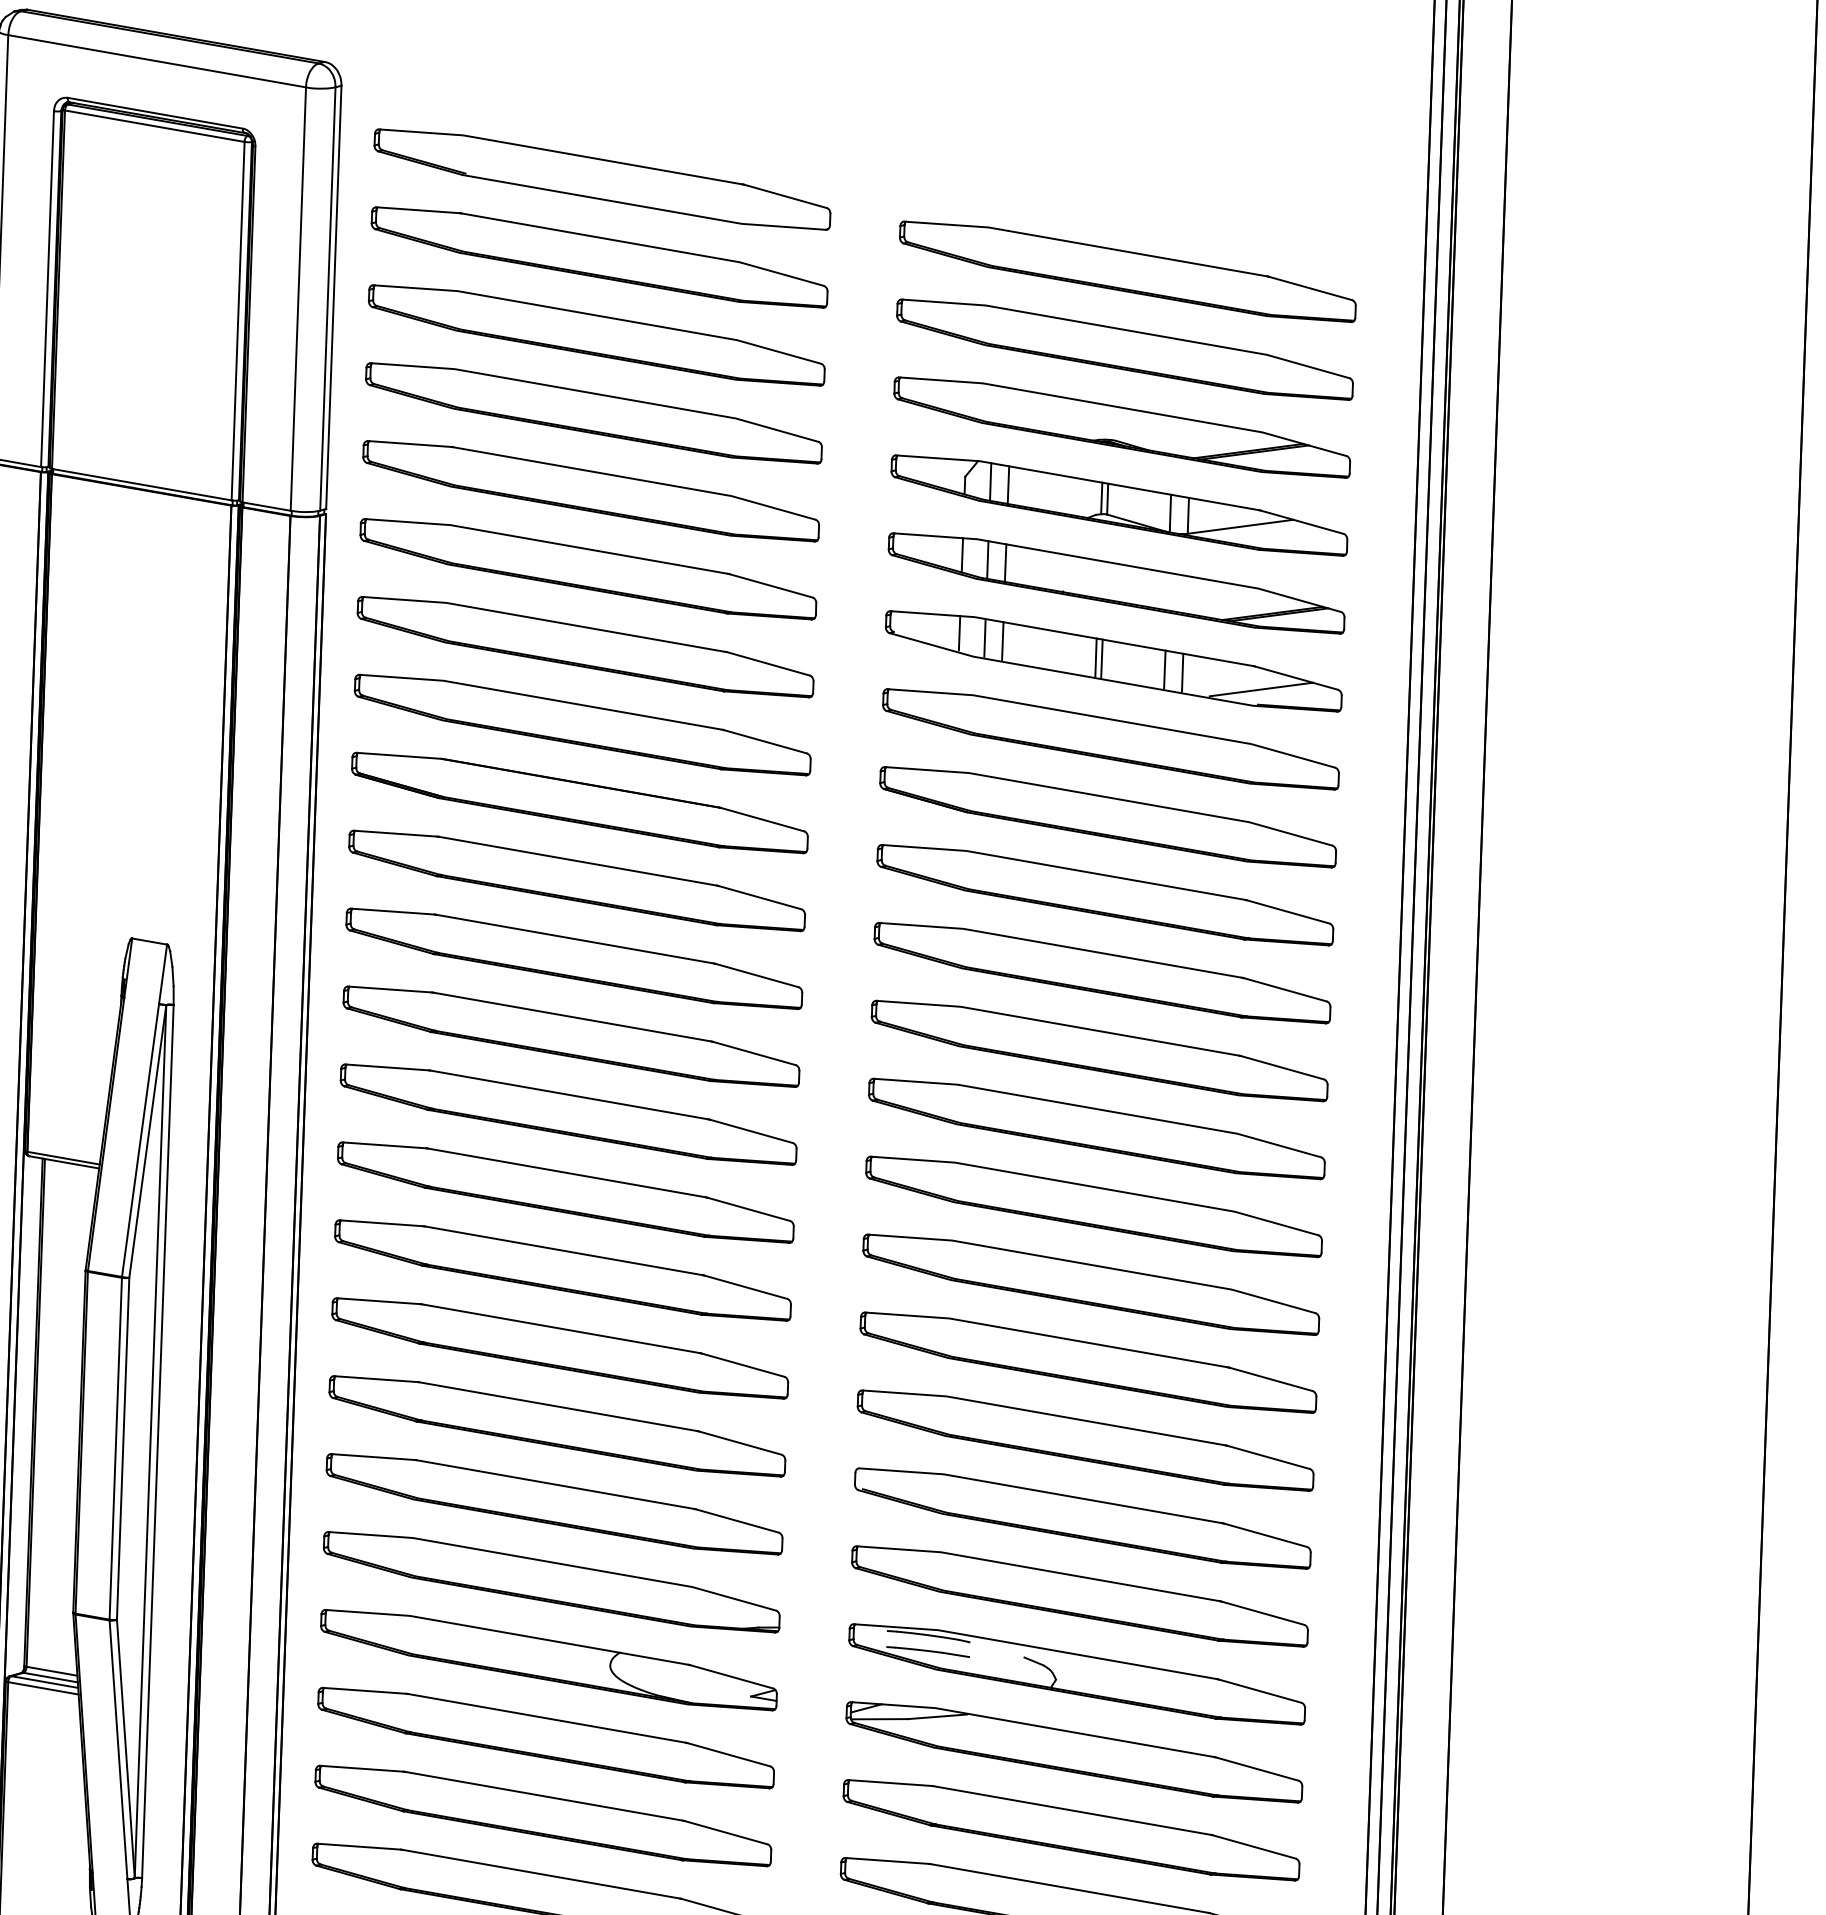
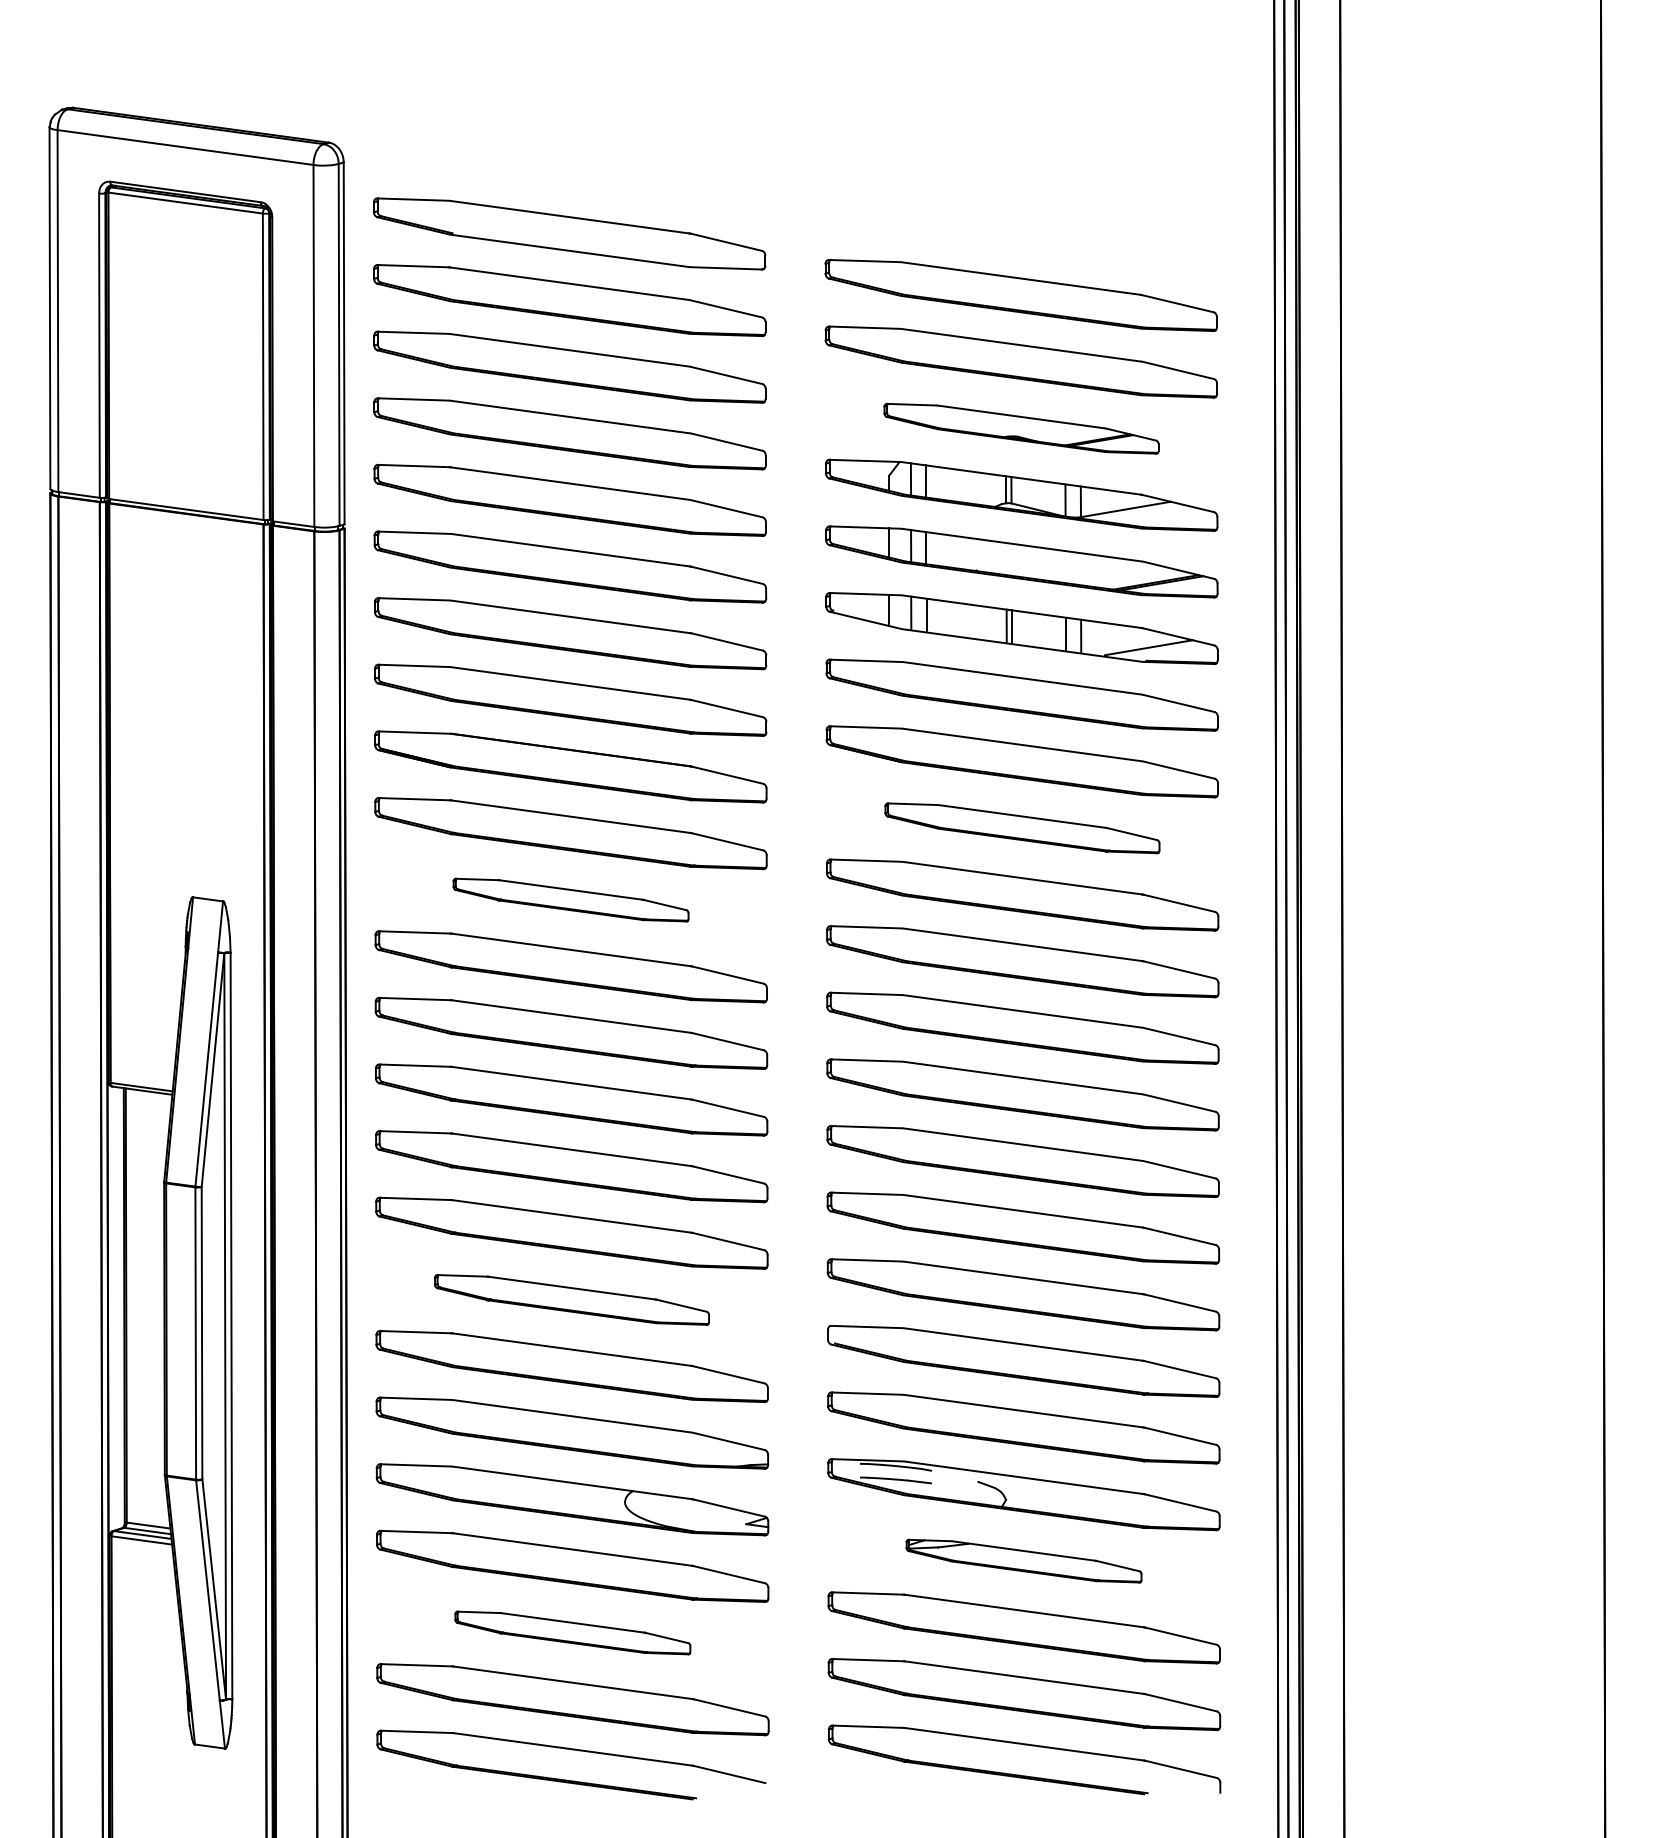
part: (1122, 427) -> (1021, 428), size x0.7
part: (1105, 894) -> (1022, 827), size x0.7
part: (573, 957) -> (570, 899), size x0.6
part: (556, 1425) -> (571, 1299), size x0.7
part: (1073, 1751) -> (1023, 1560), size x0.6
part: (542, 1815) -> (572, 1632), size x0.6

